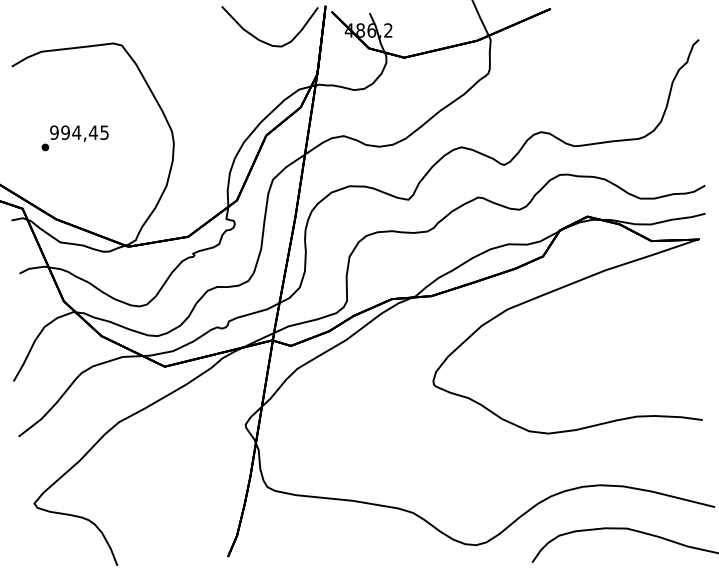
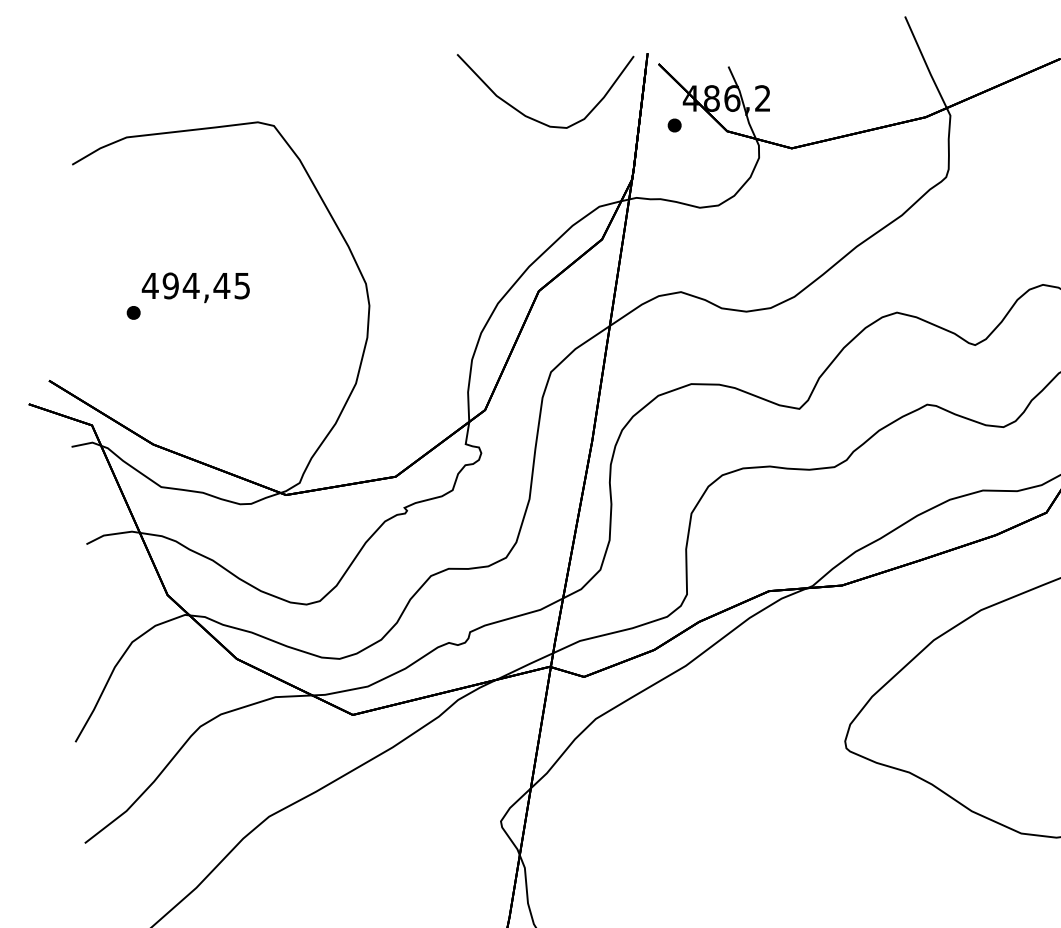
part: (340, 44) -> (674, 124), added
text: (54, 132) -> (150, 285), 994,45 -> 494,45

